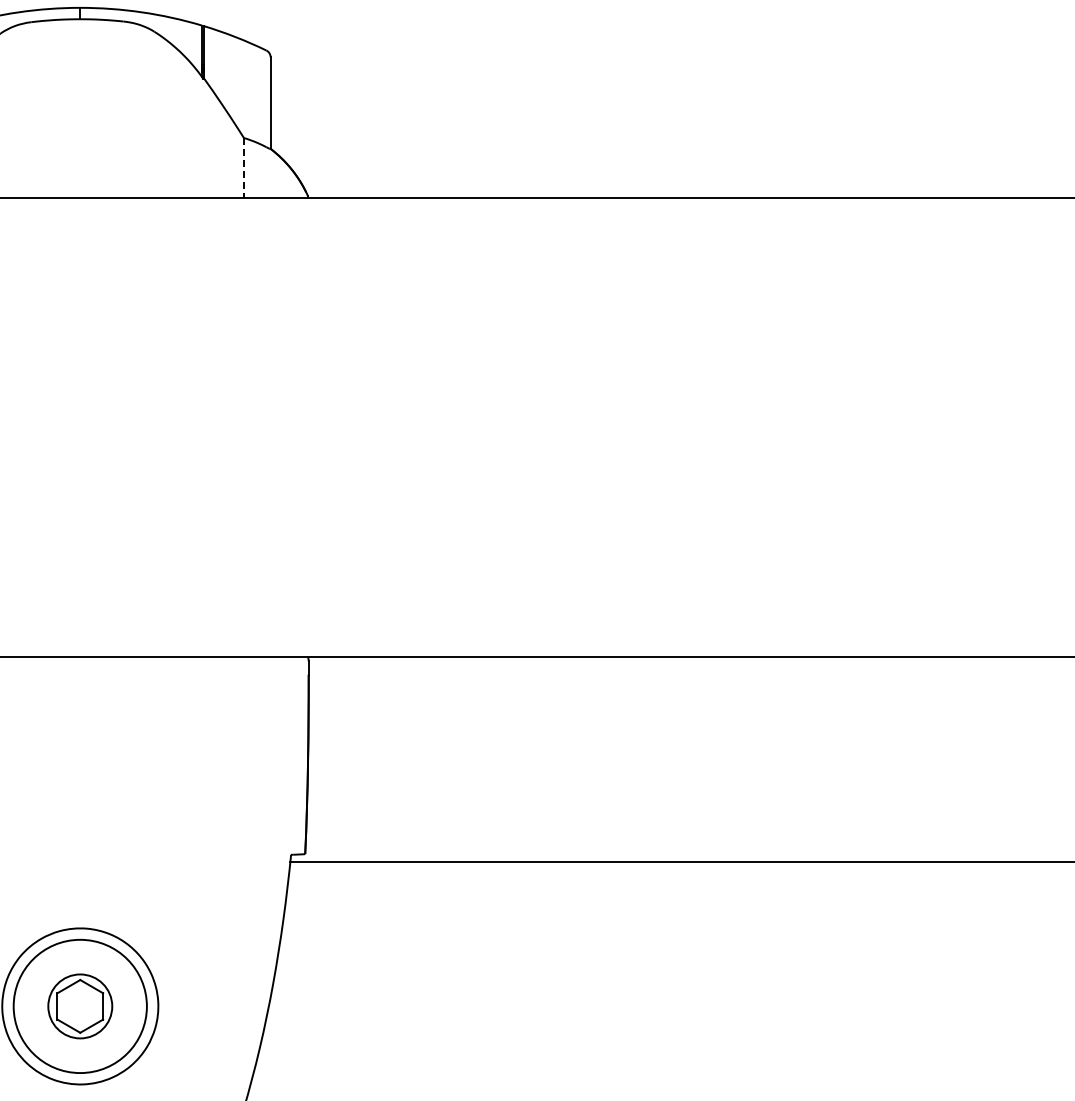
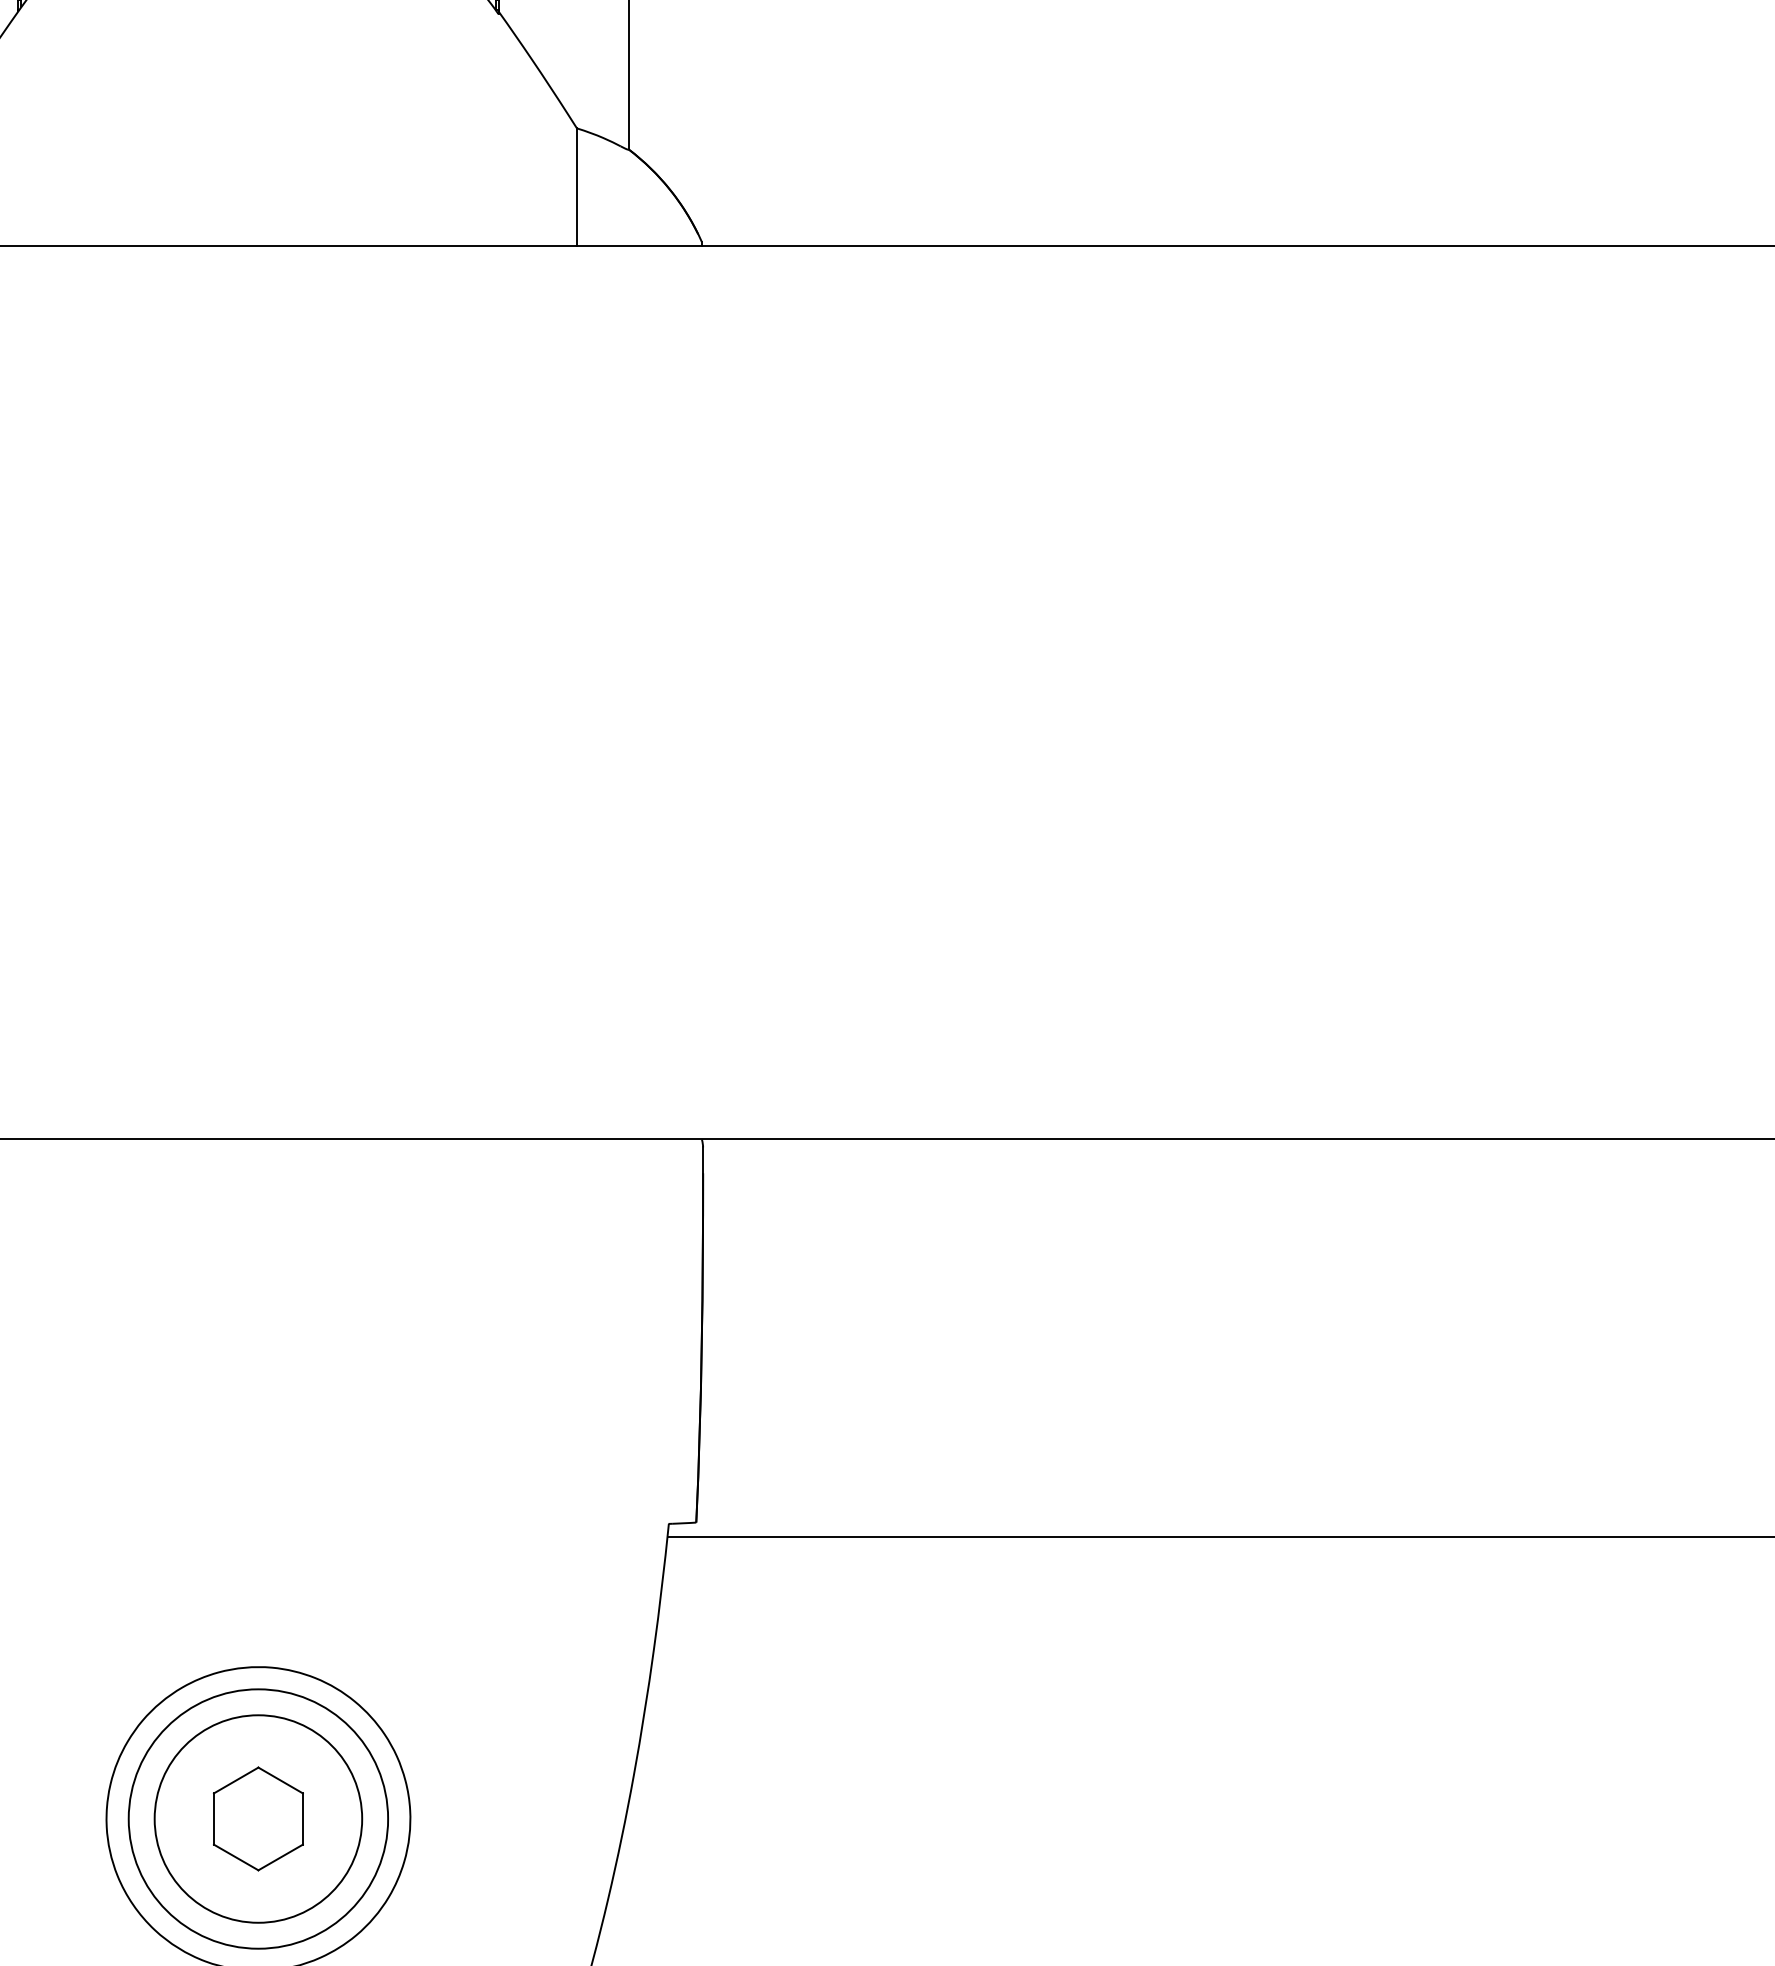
line: (243, 168) -> (576, 187), dashed -> solid
circle: (80, 1006) -> (258, 1819), size x1.67

